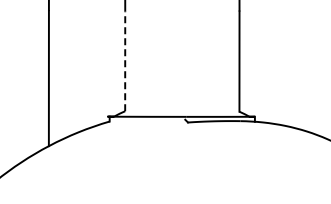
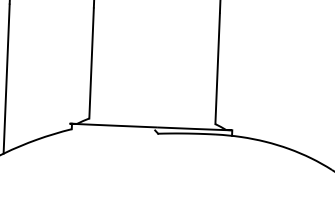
line: (125, 61) -> (91, 63), dashed -> solid

